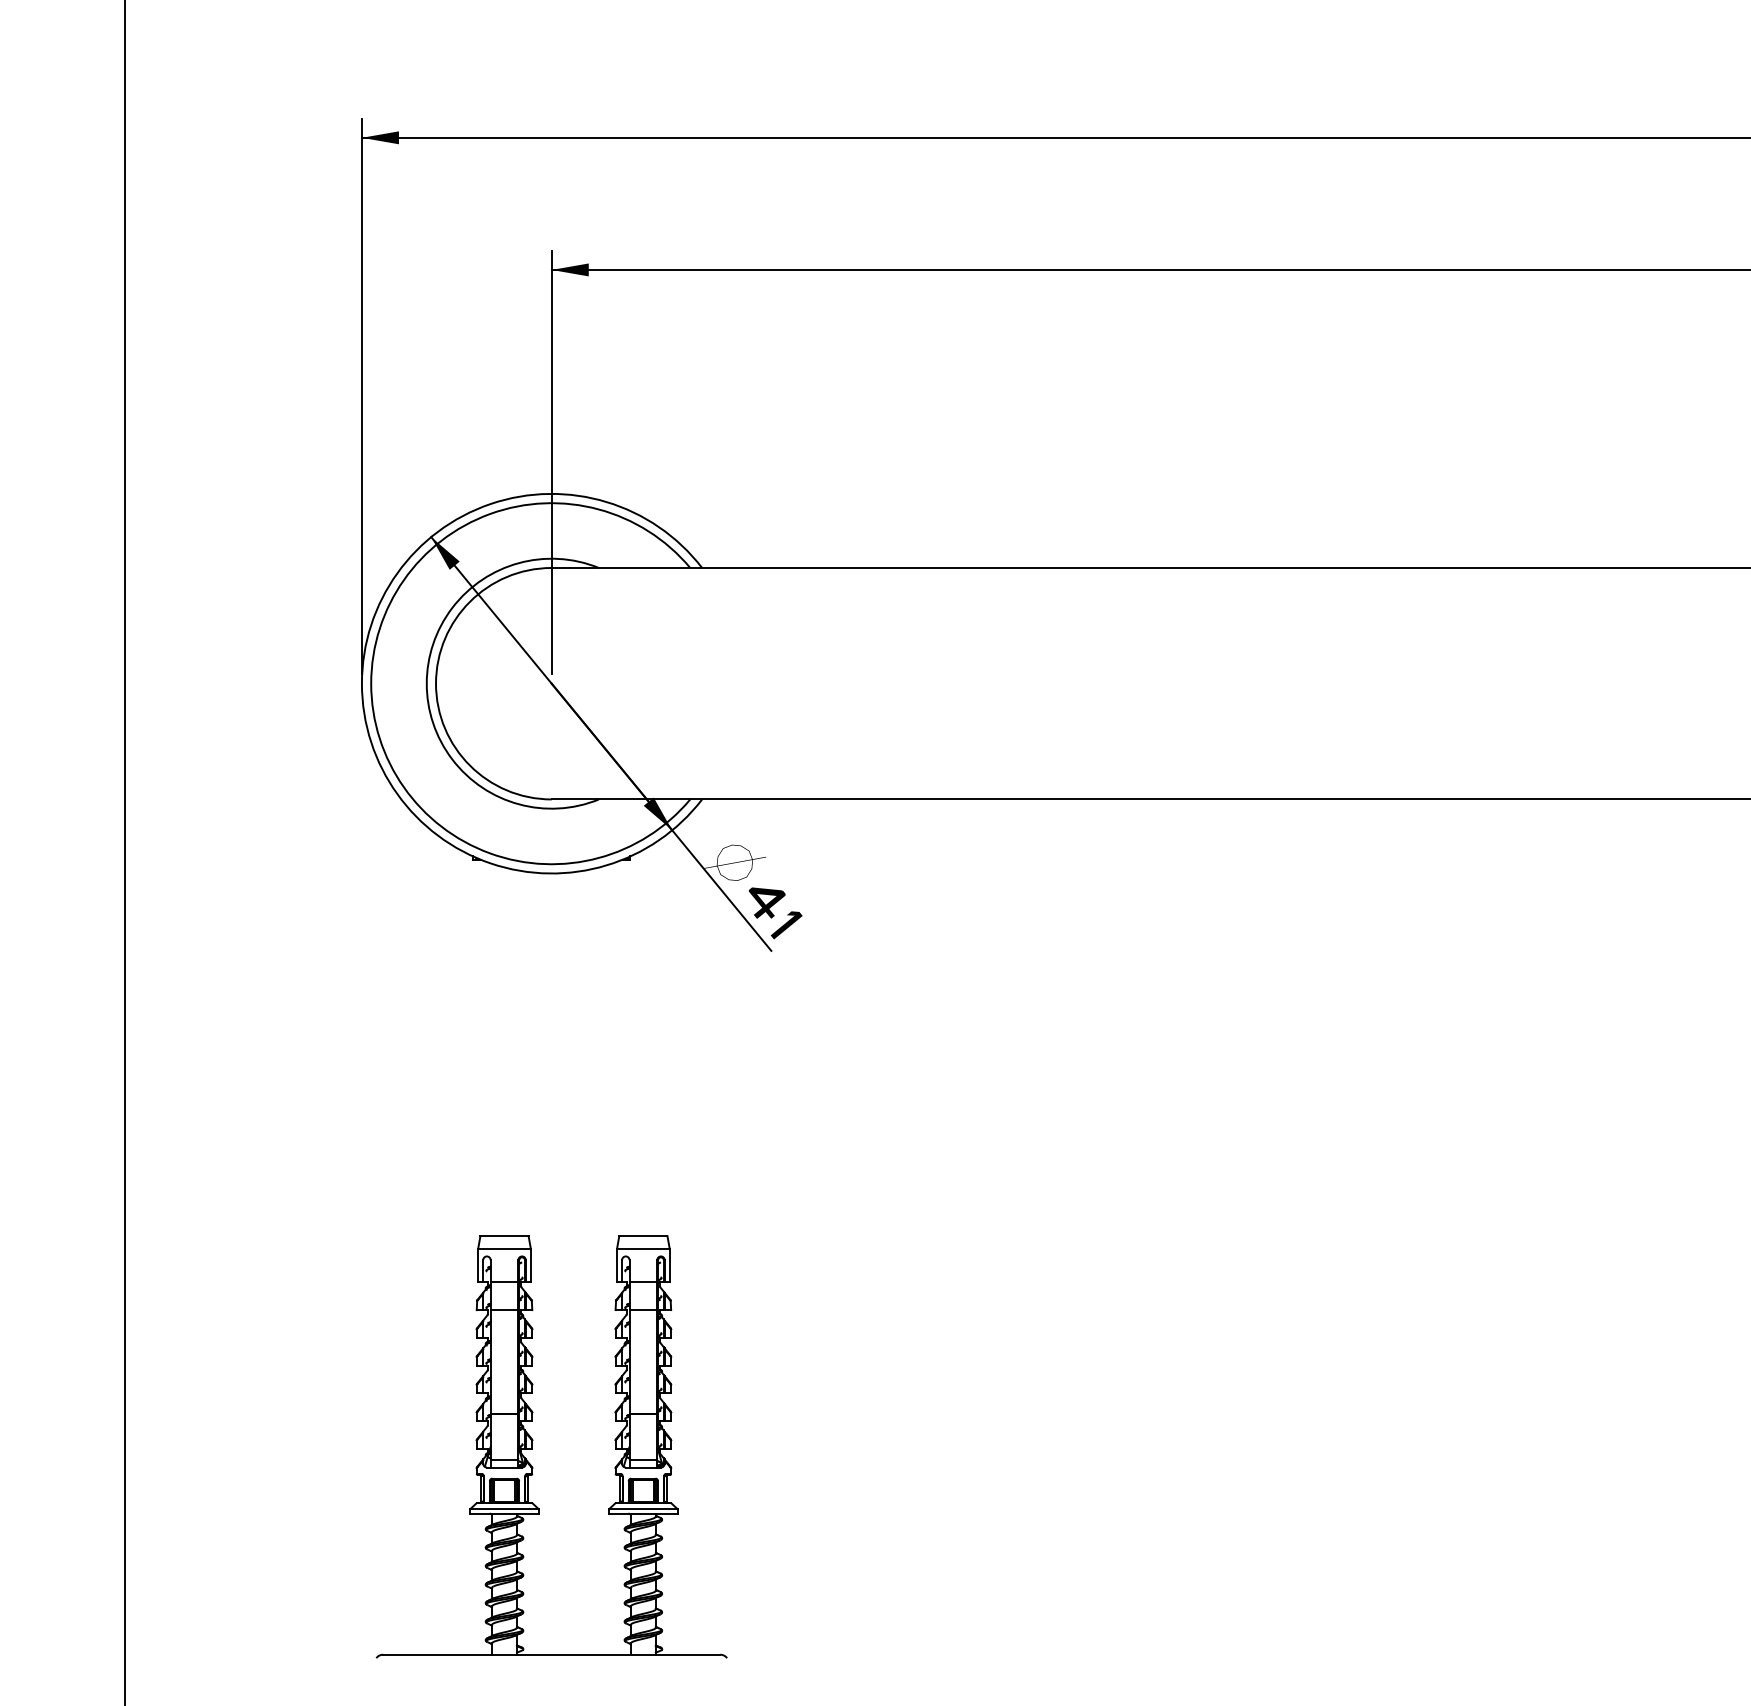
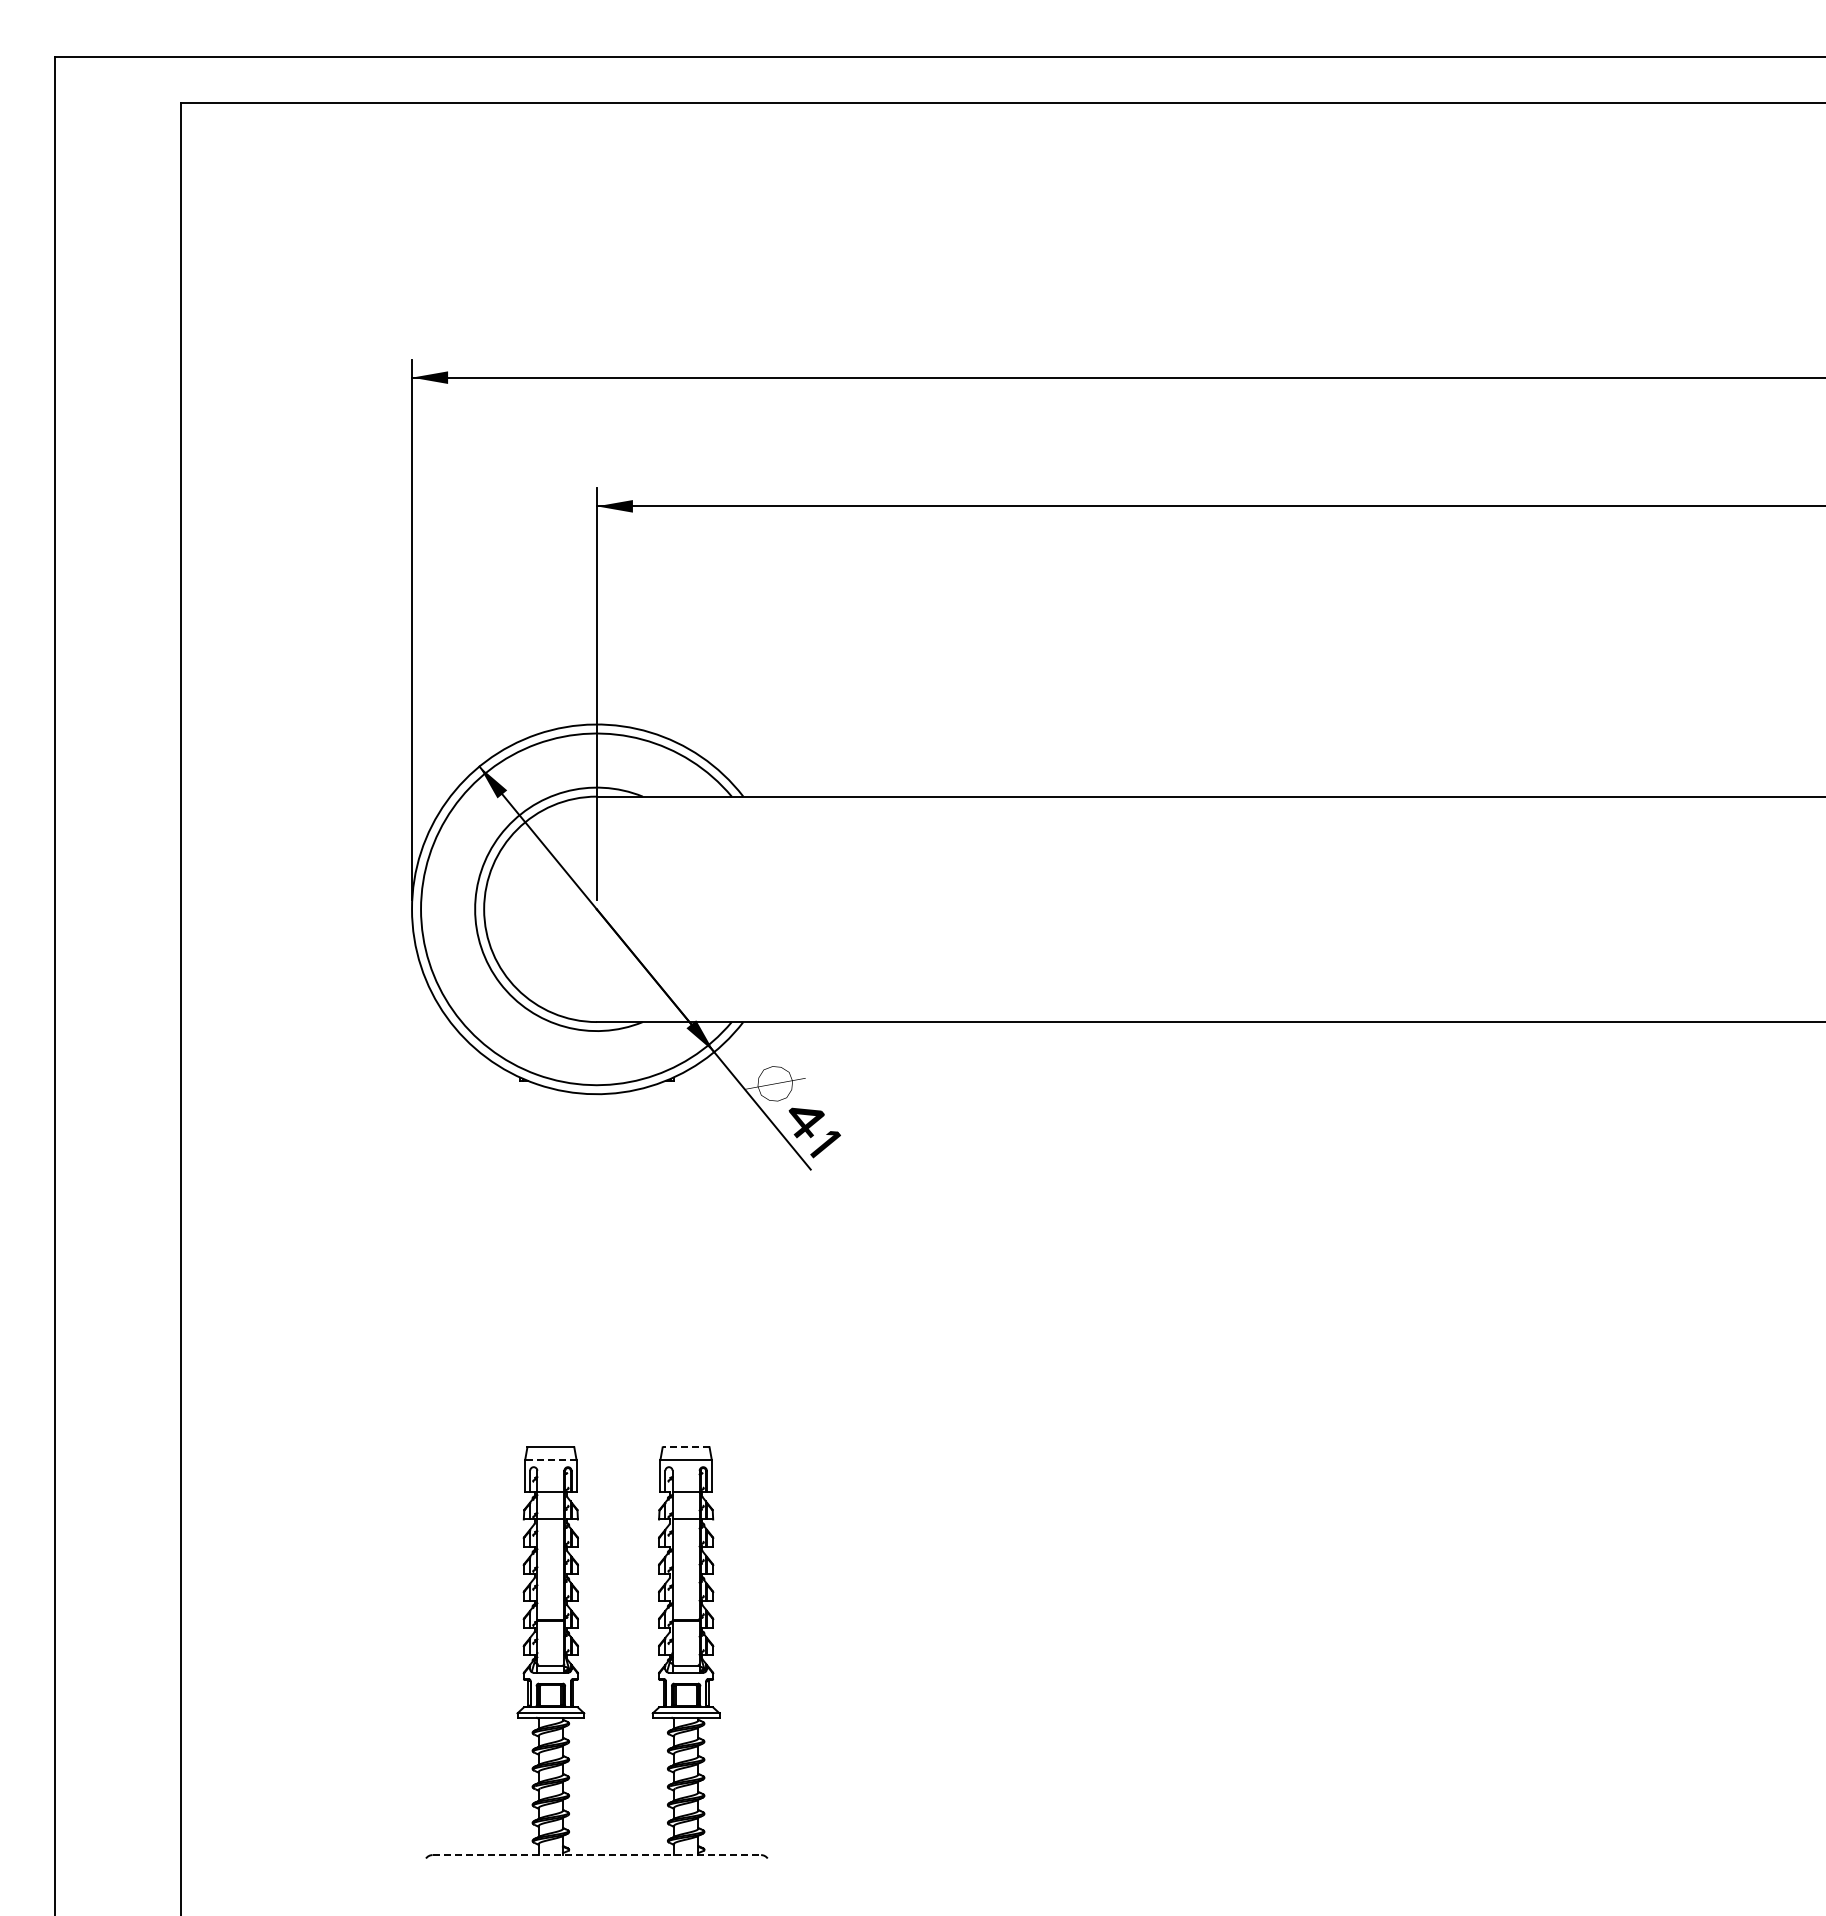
line: (642, 1236) -> (685, 1447), solid -> dashed
line: (504, 1249) -> (550, 1460), solid -> dashed
line: (552, 1655) -> (597, 1855), solid -> dashed

